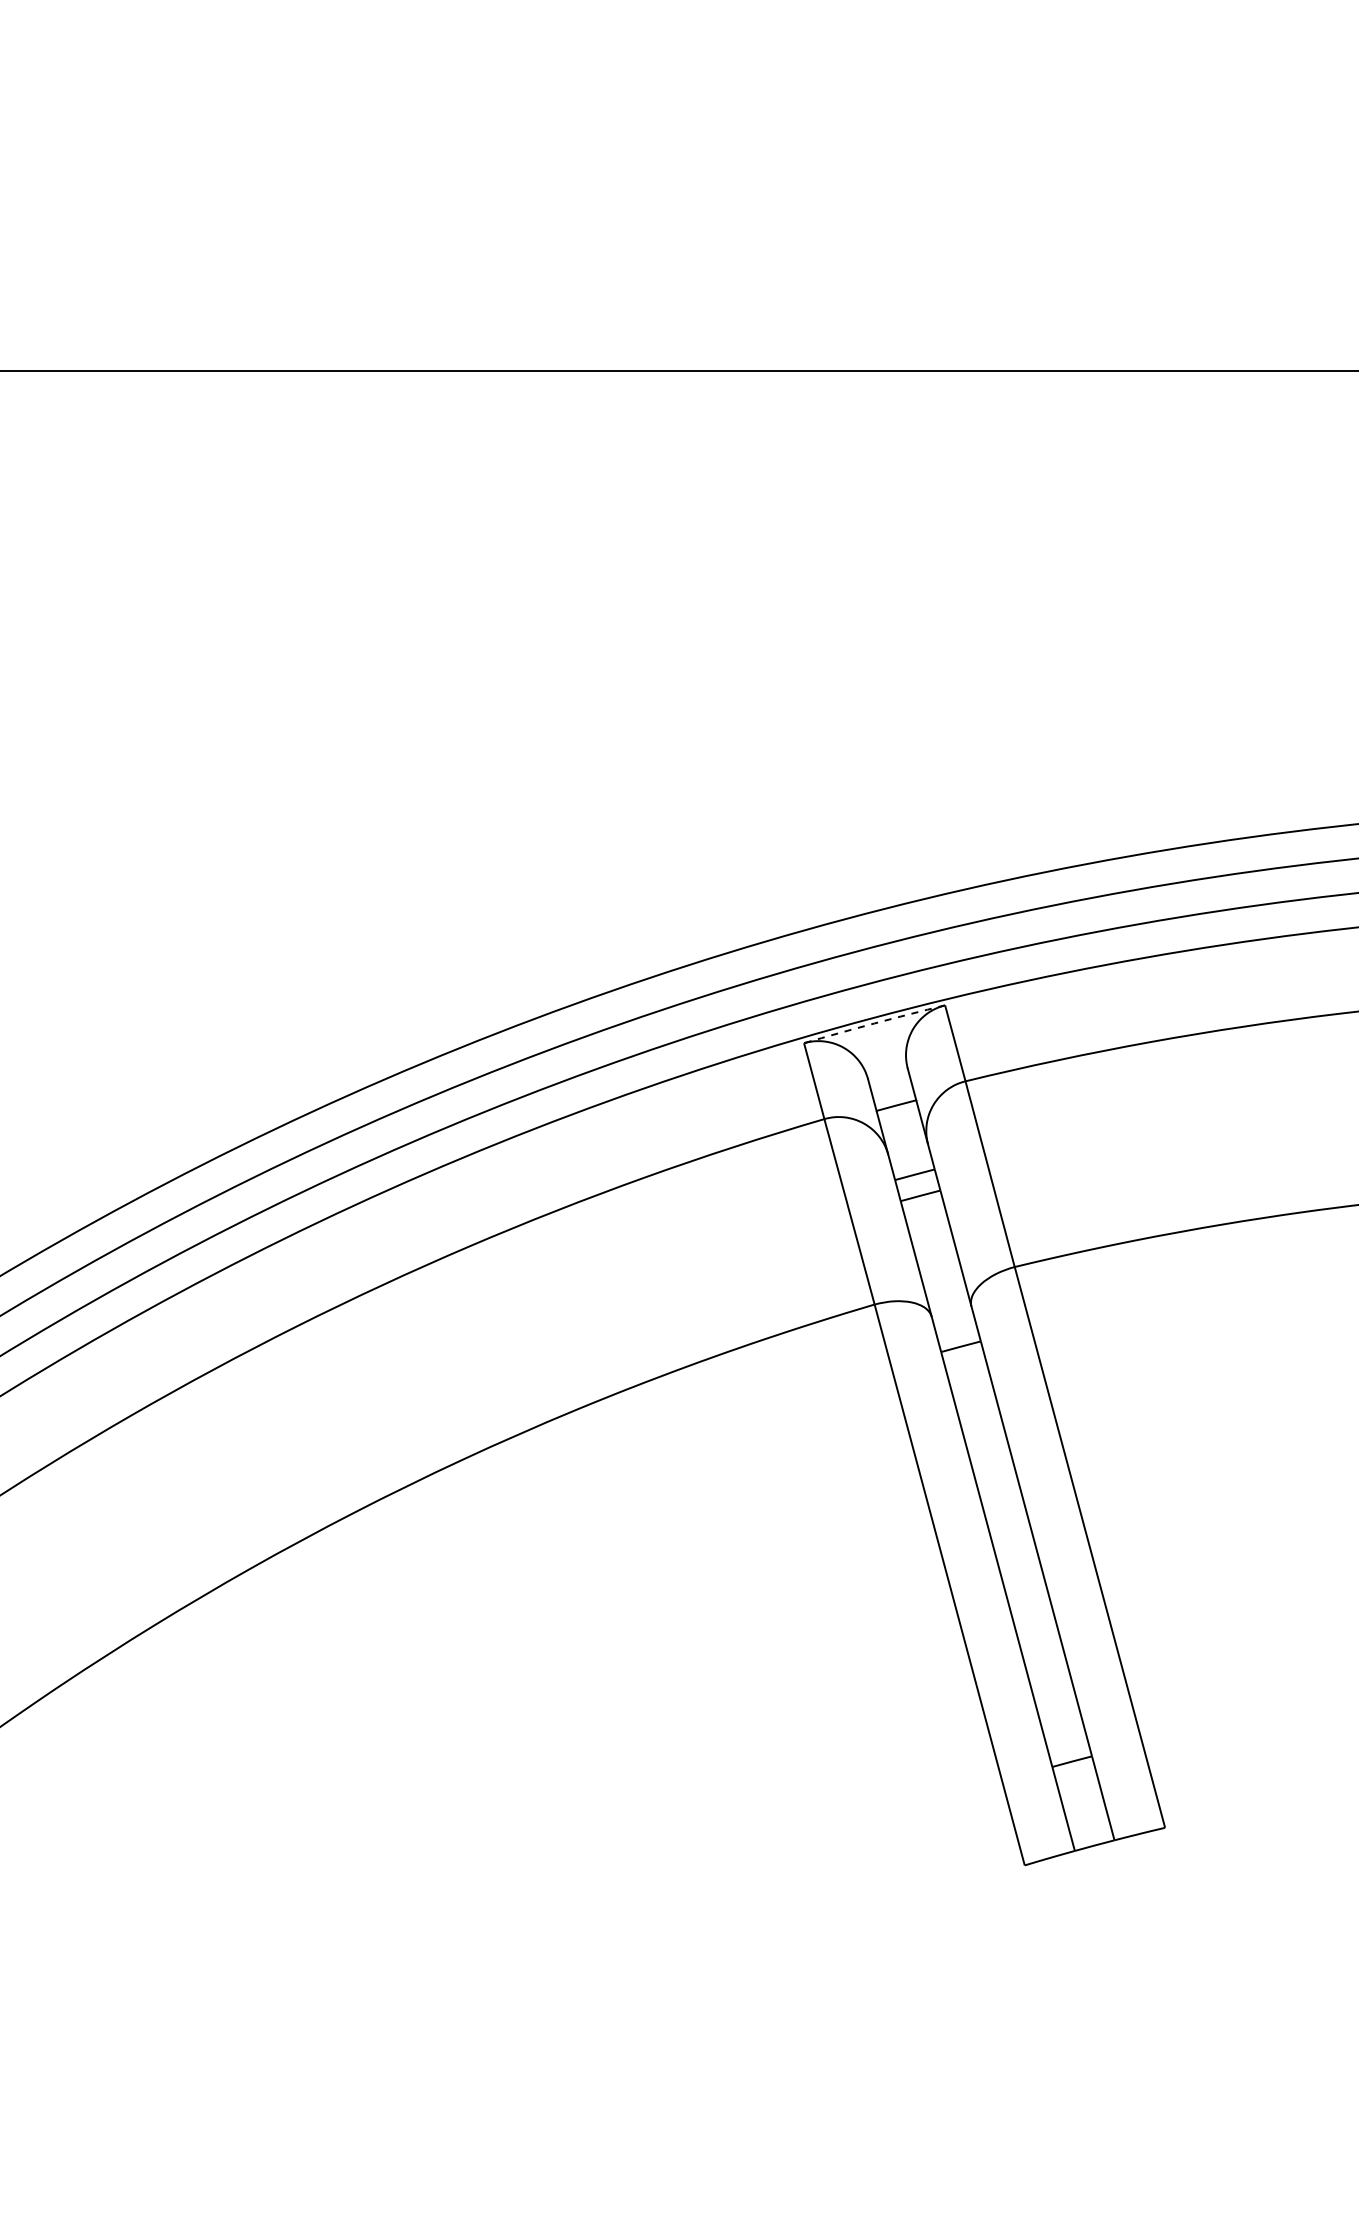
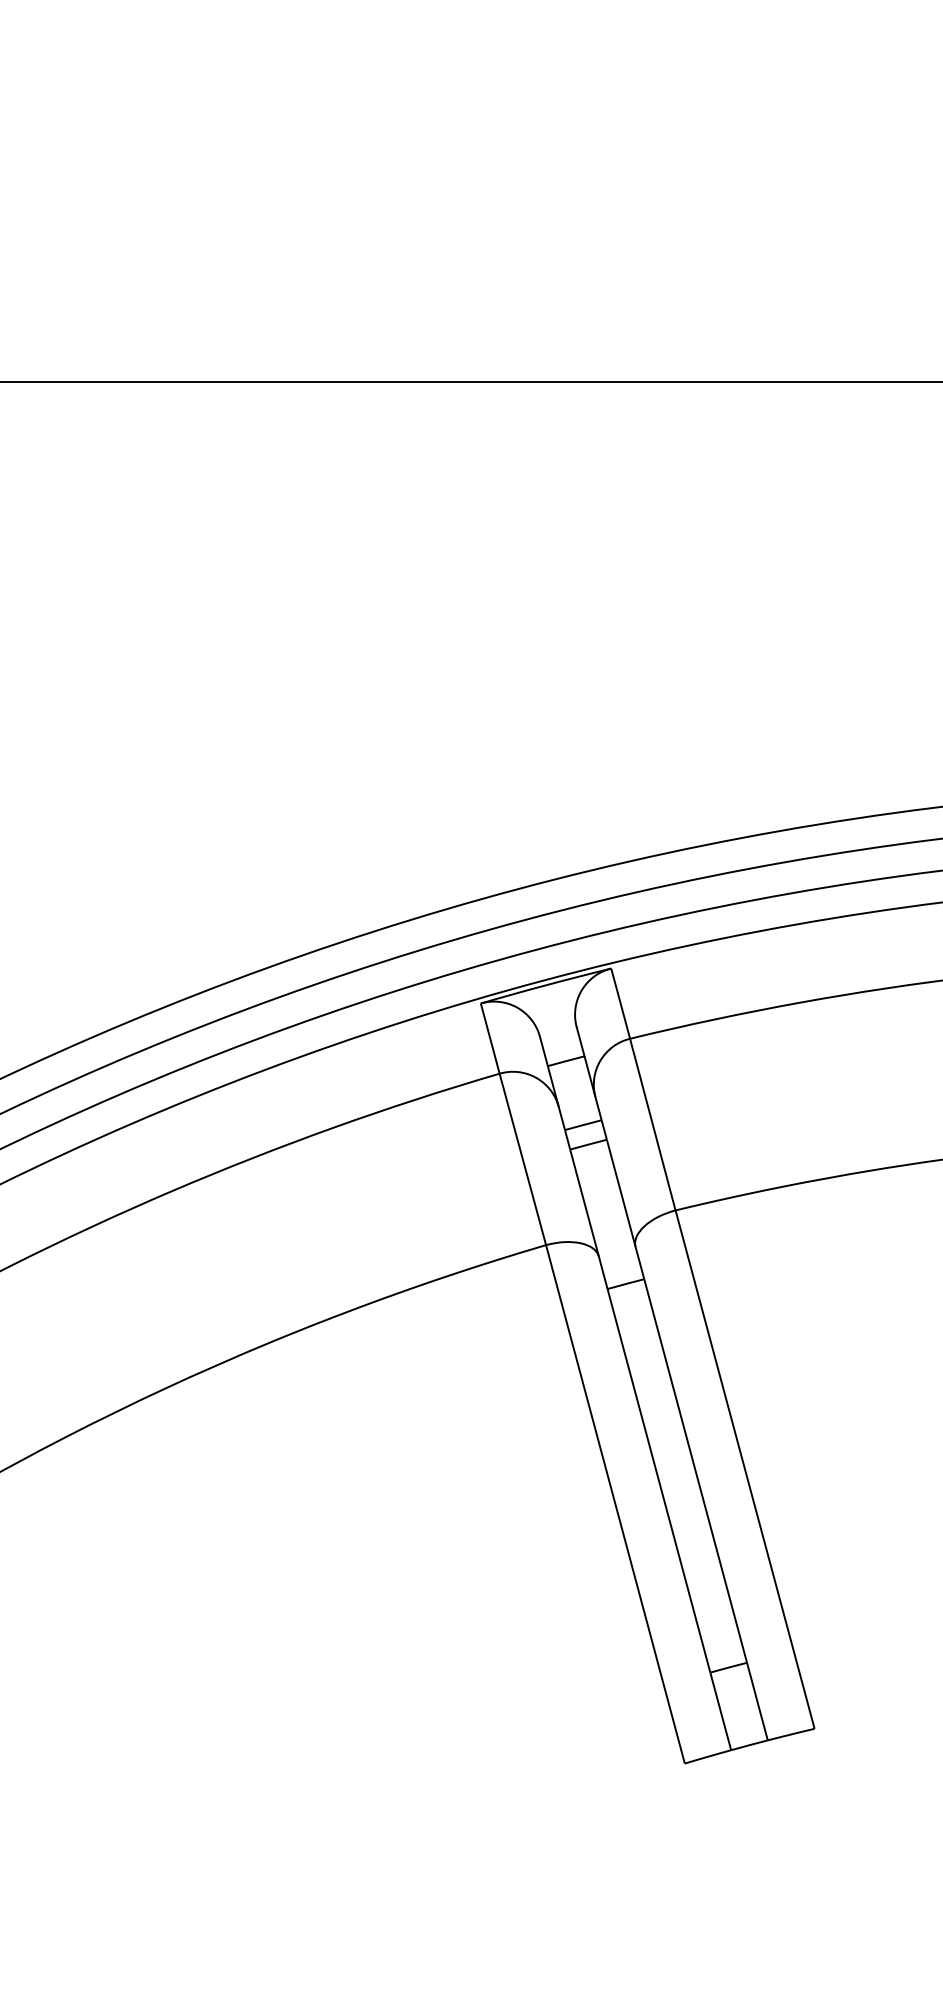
arc: (874, 1023) -> (545, 985), dashed -> solid

